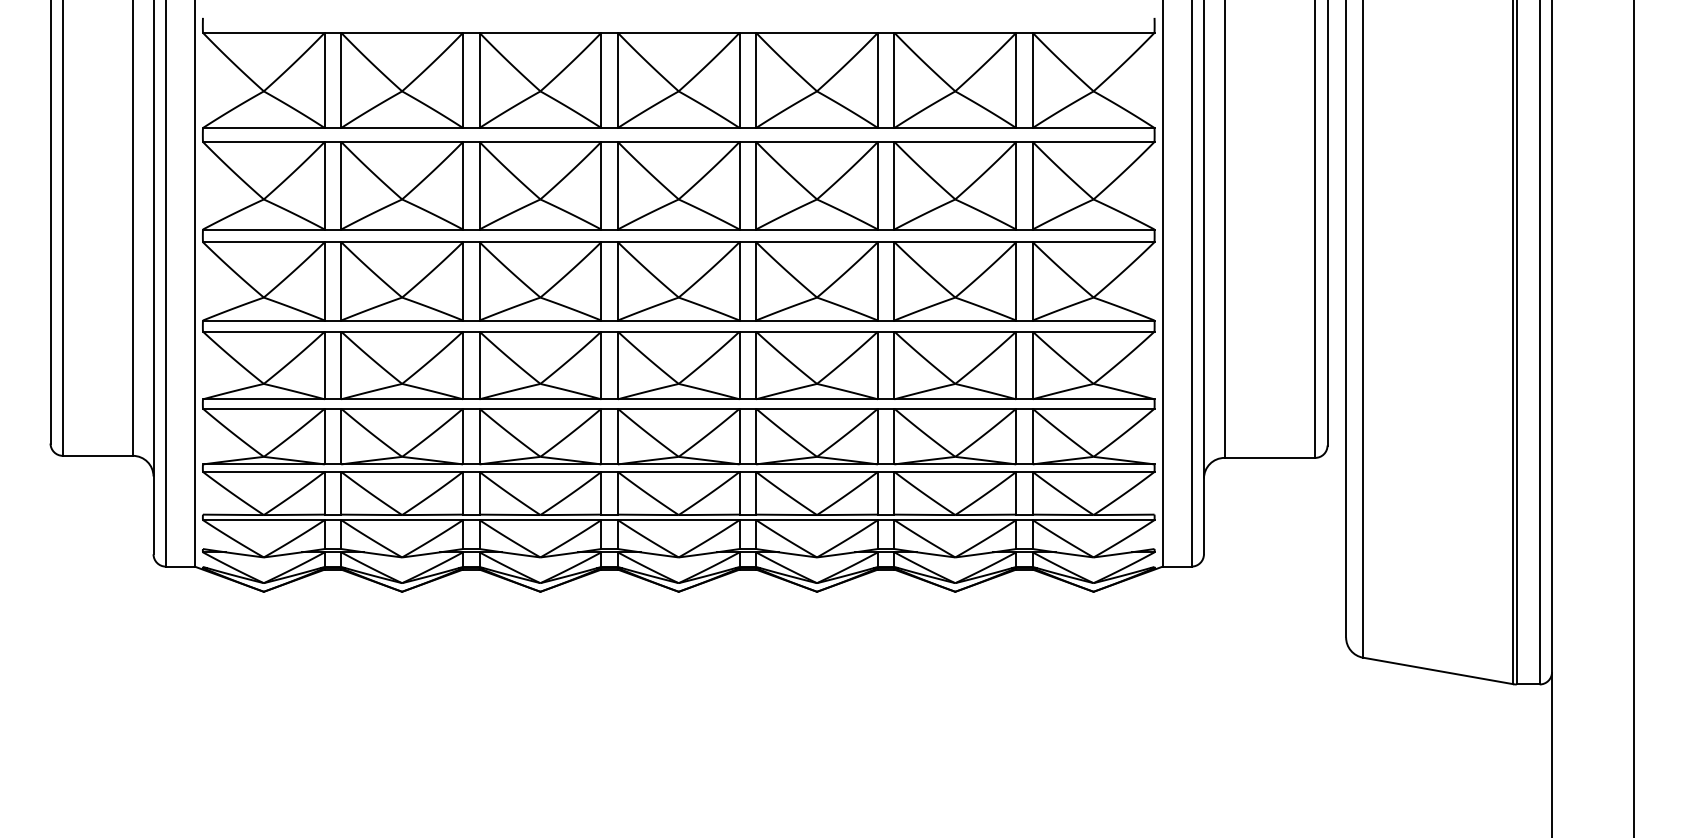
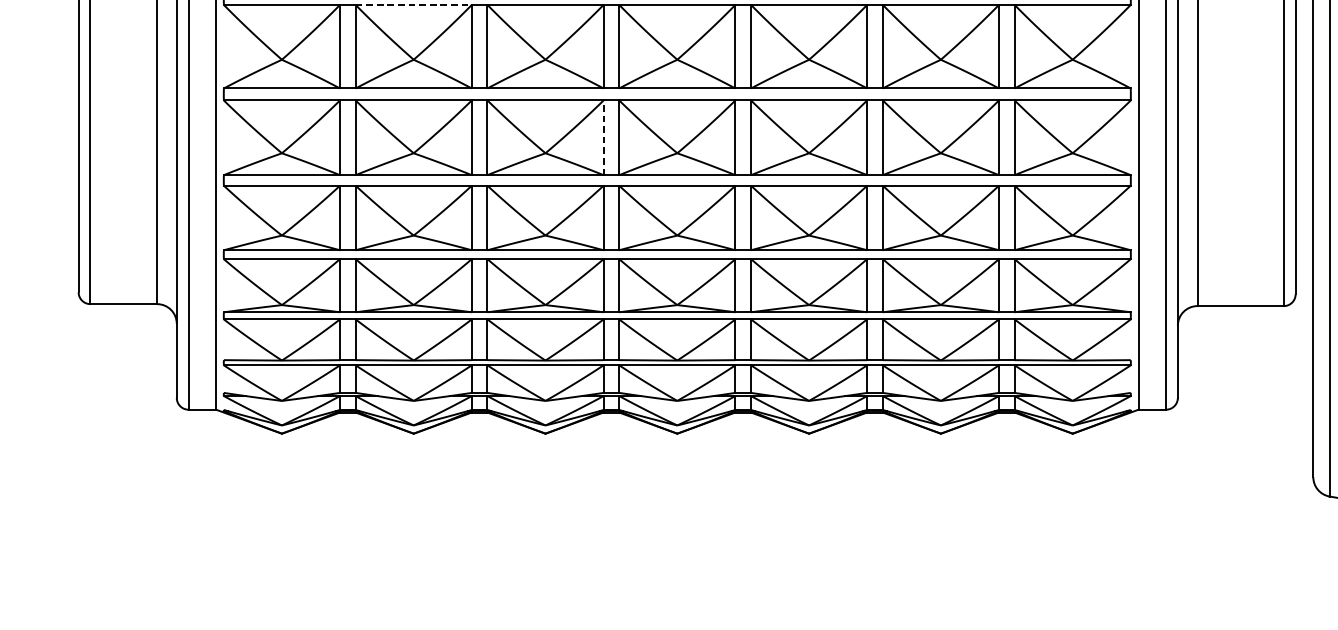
line: (402, 141) -> (414, 4), solid -> dashed
line: (601, 280) -> (603, 137), solid -> dashed

